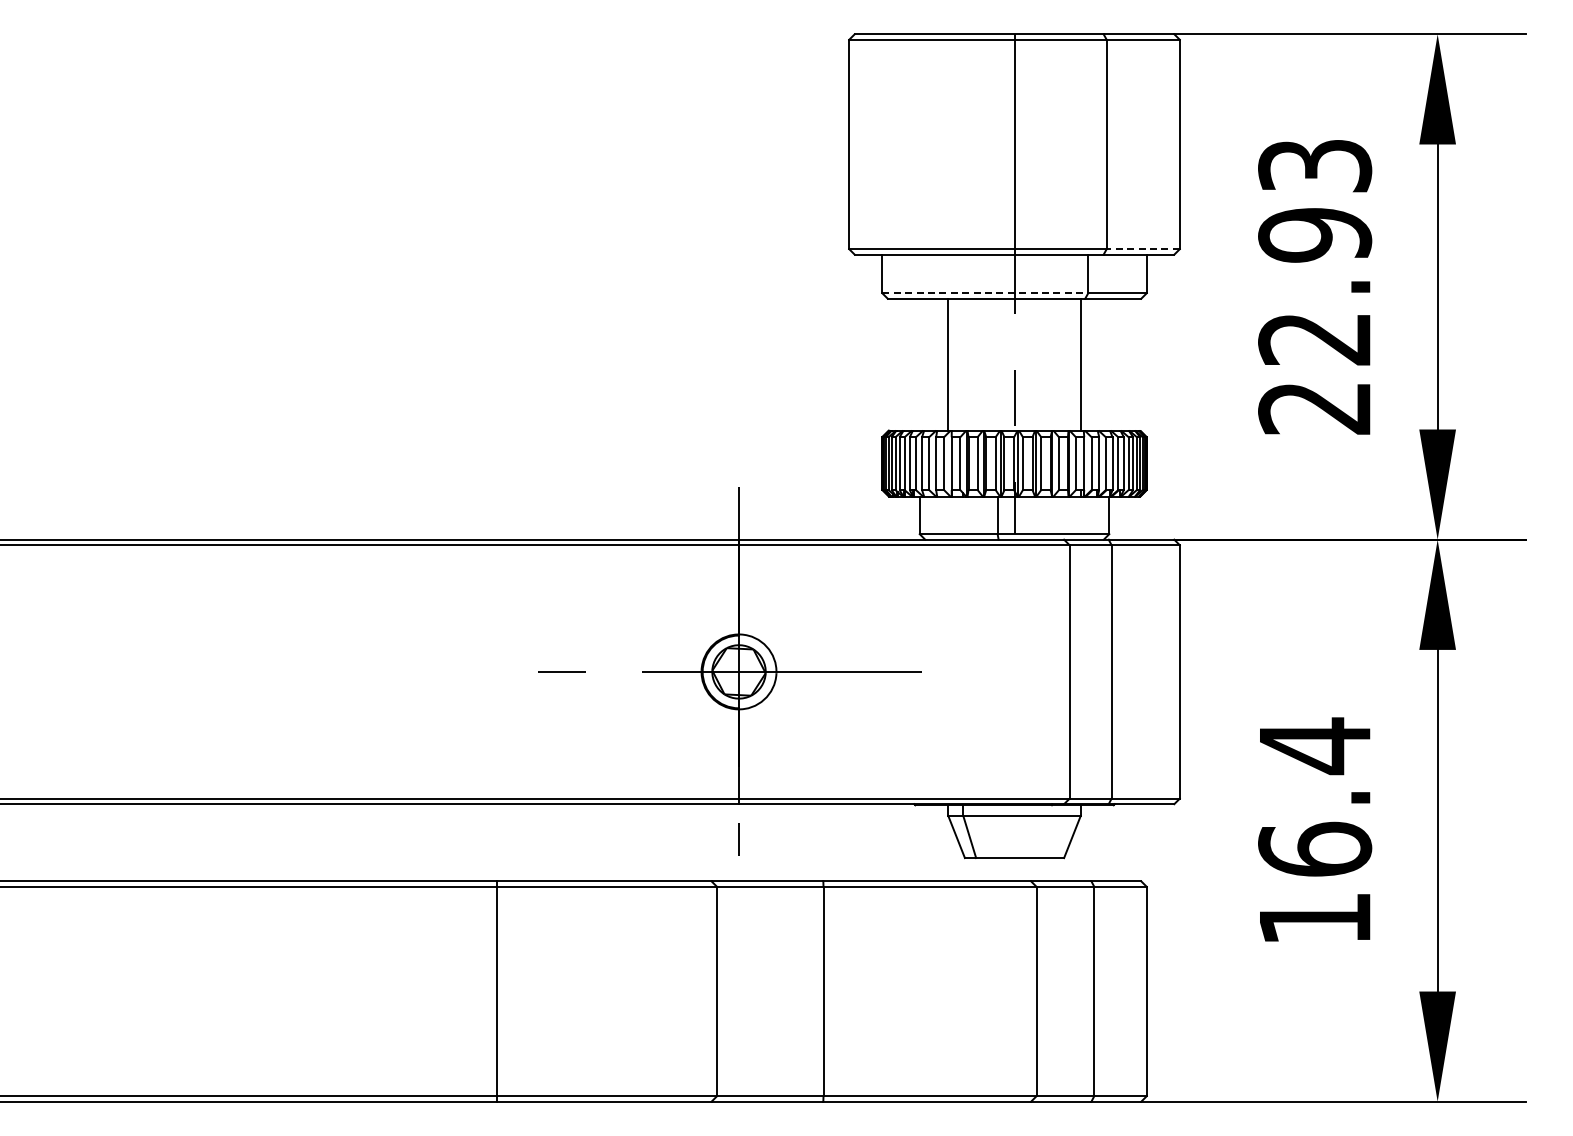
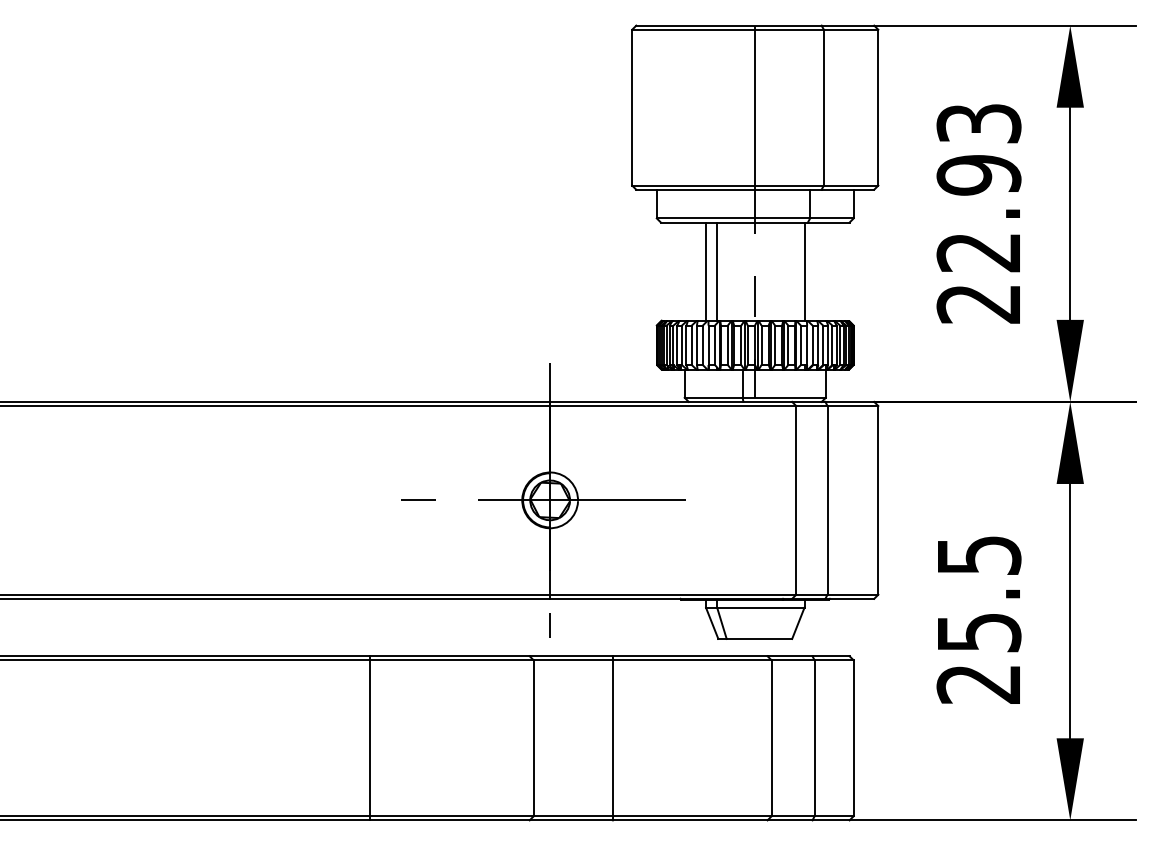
line: (1143, 249) -> (851, 185), dashed -> solid
line: (985, 293) -> (733, 218), dashed -> solid
line: (963, 364) -> (717, 271), added
text: (1315, 831) -> (979, 619), 16.4 -> 25.5

